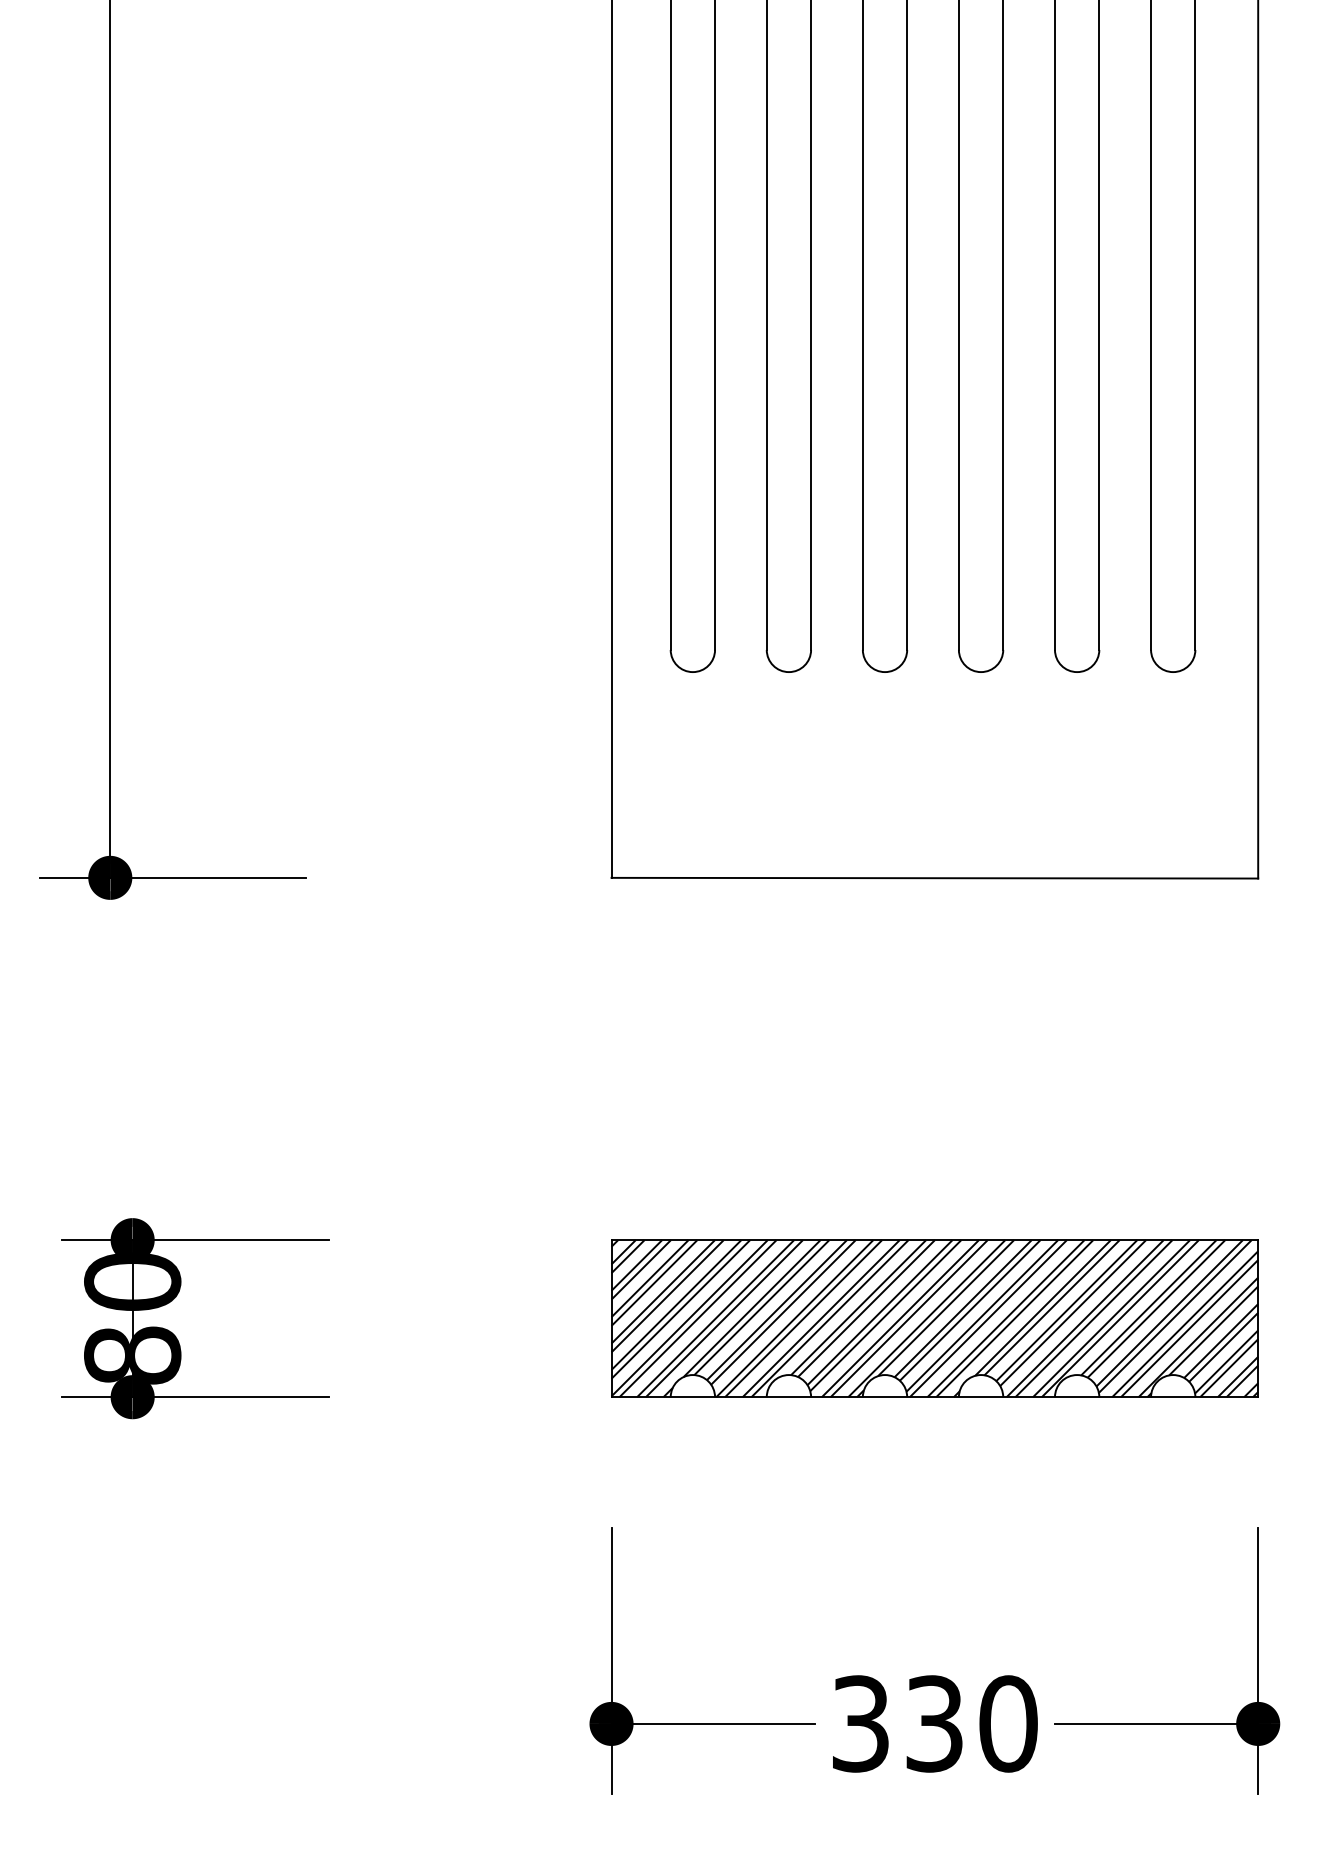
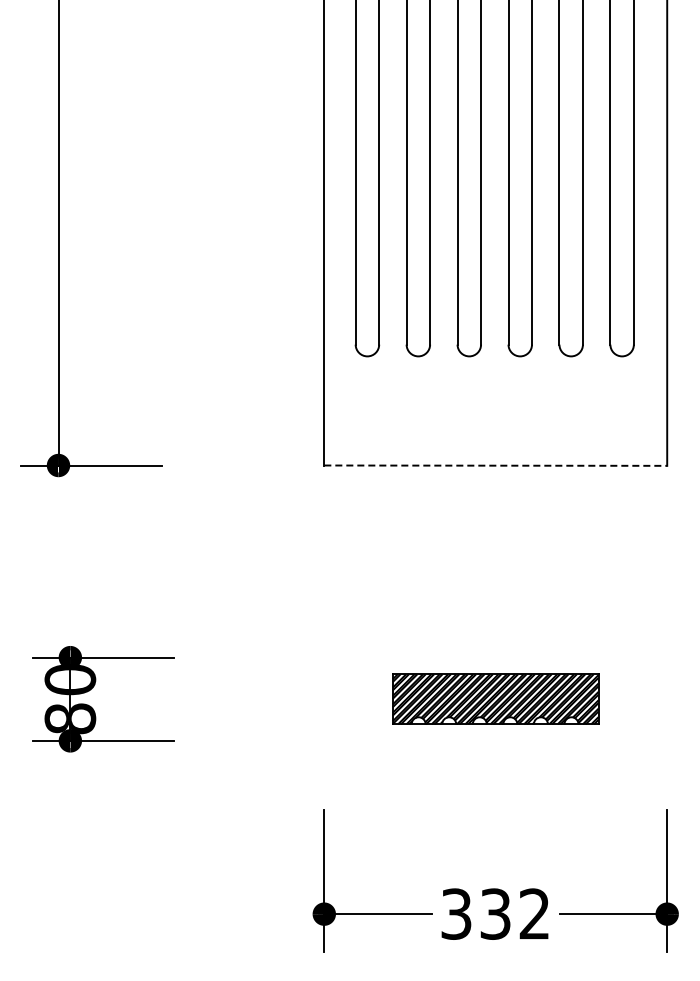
line: (936, 877) -> (496, 465), solid -> dashed
part: (934, 1319) -> (495, 699), size x0.6
text: (1007, 1722) -> (534, 913), 330 -> 332

